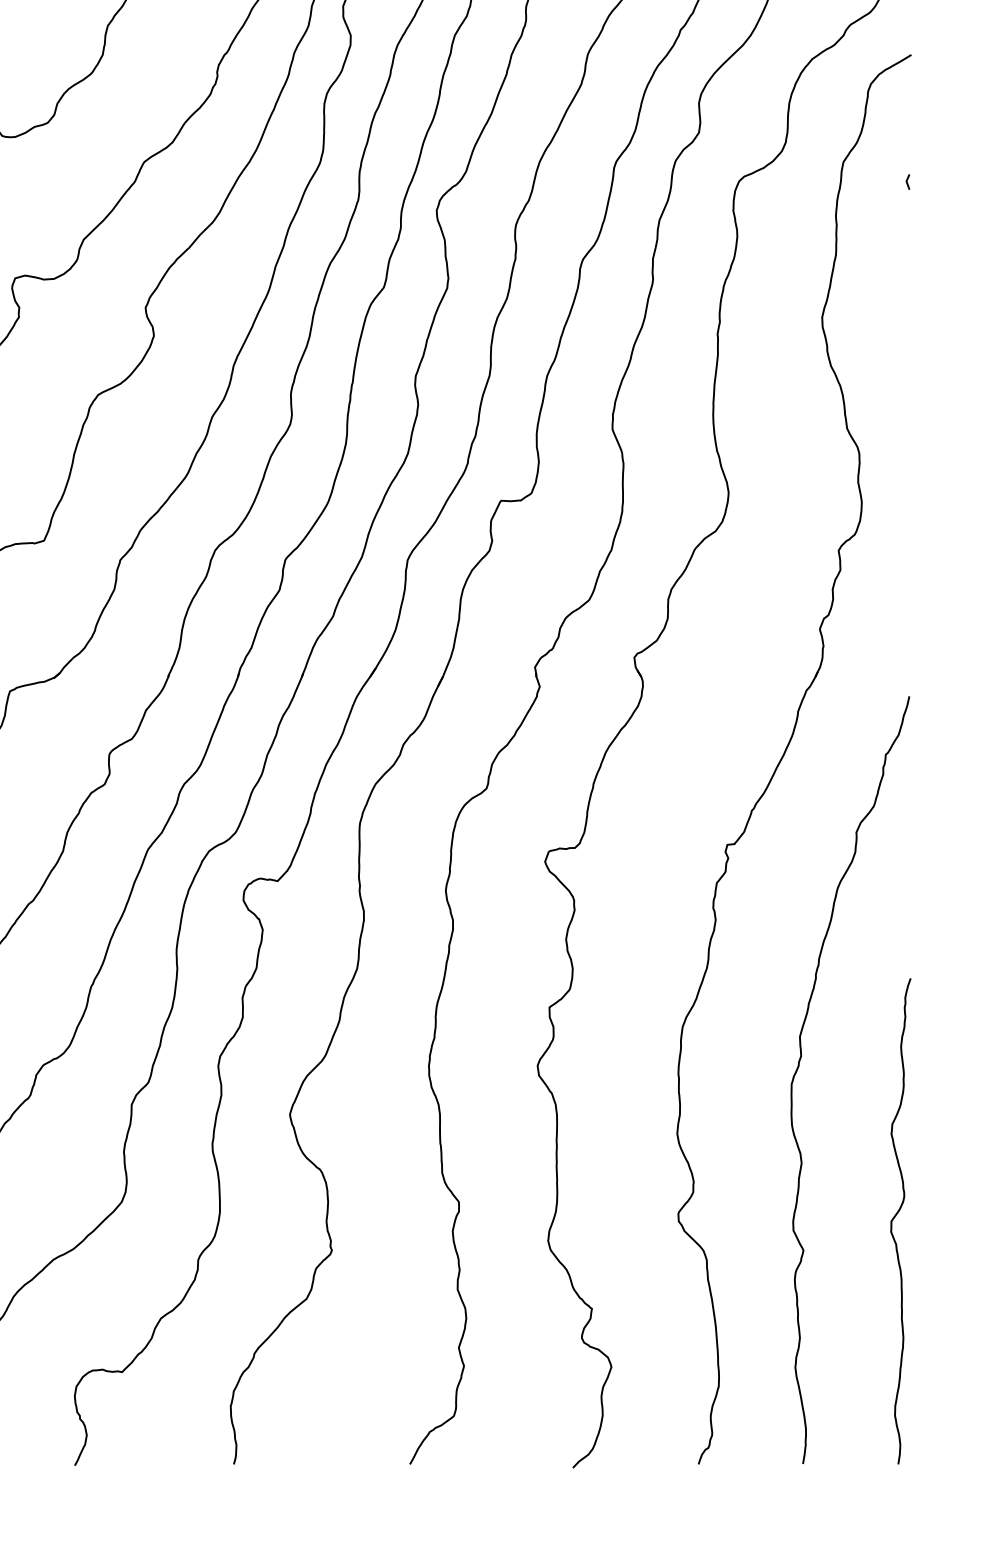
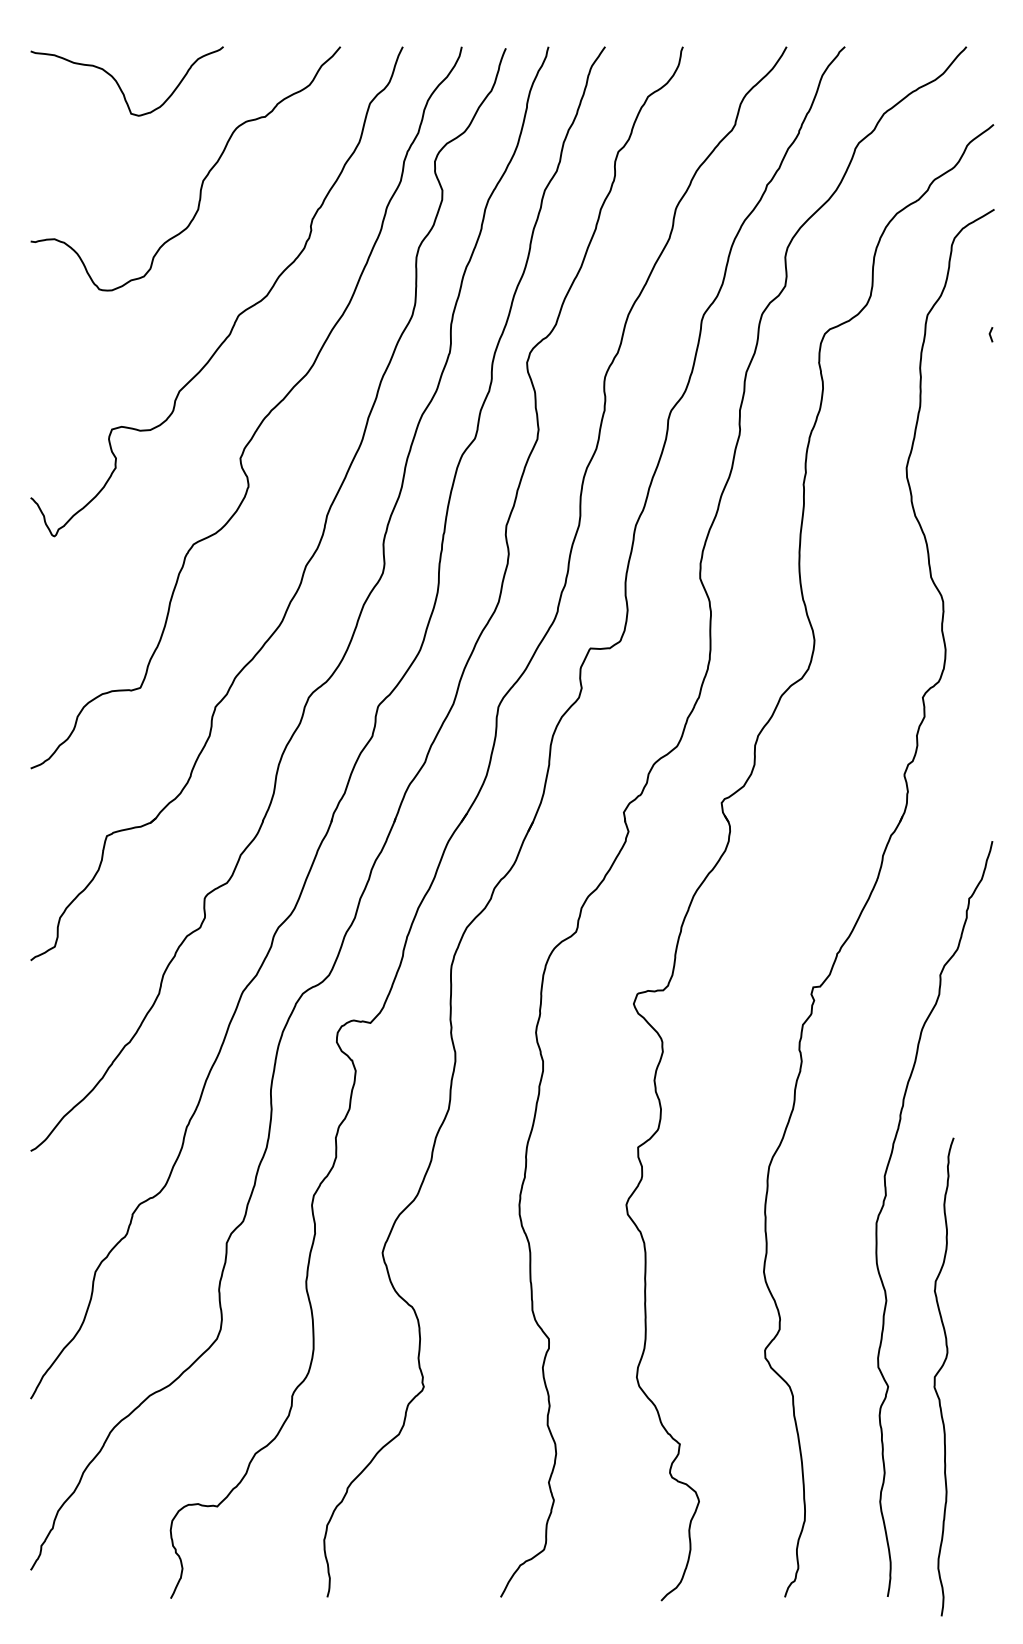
curve: (896, 1216) -> (939, 1372), moved

